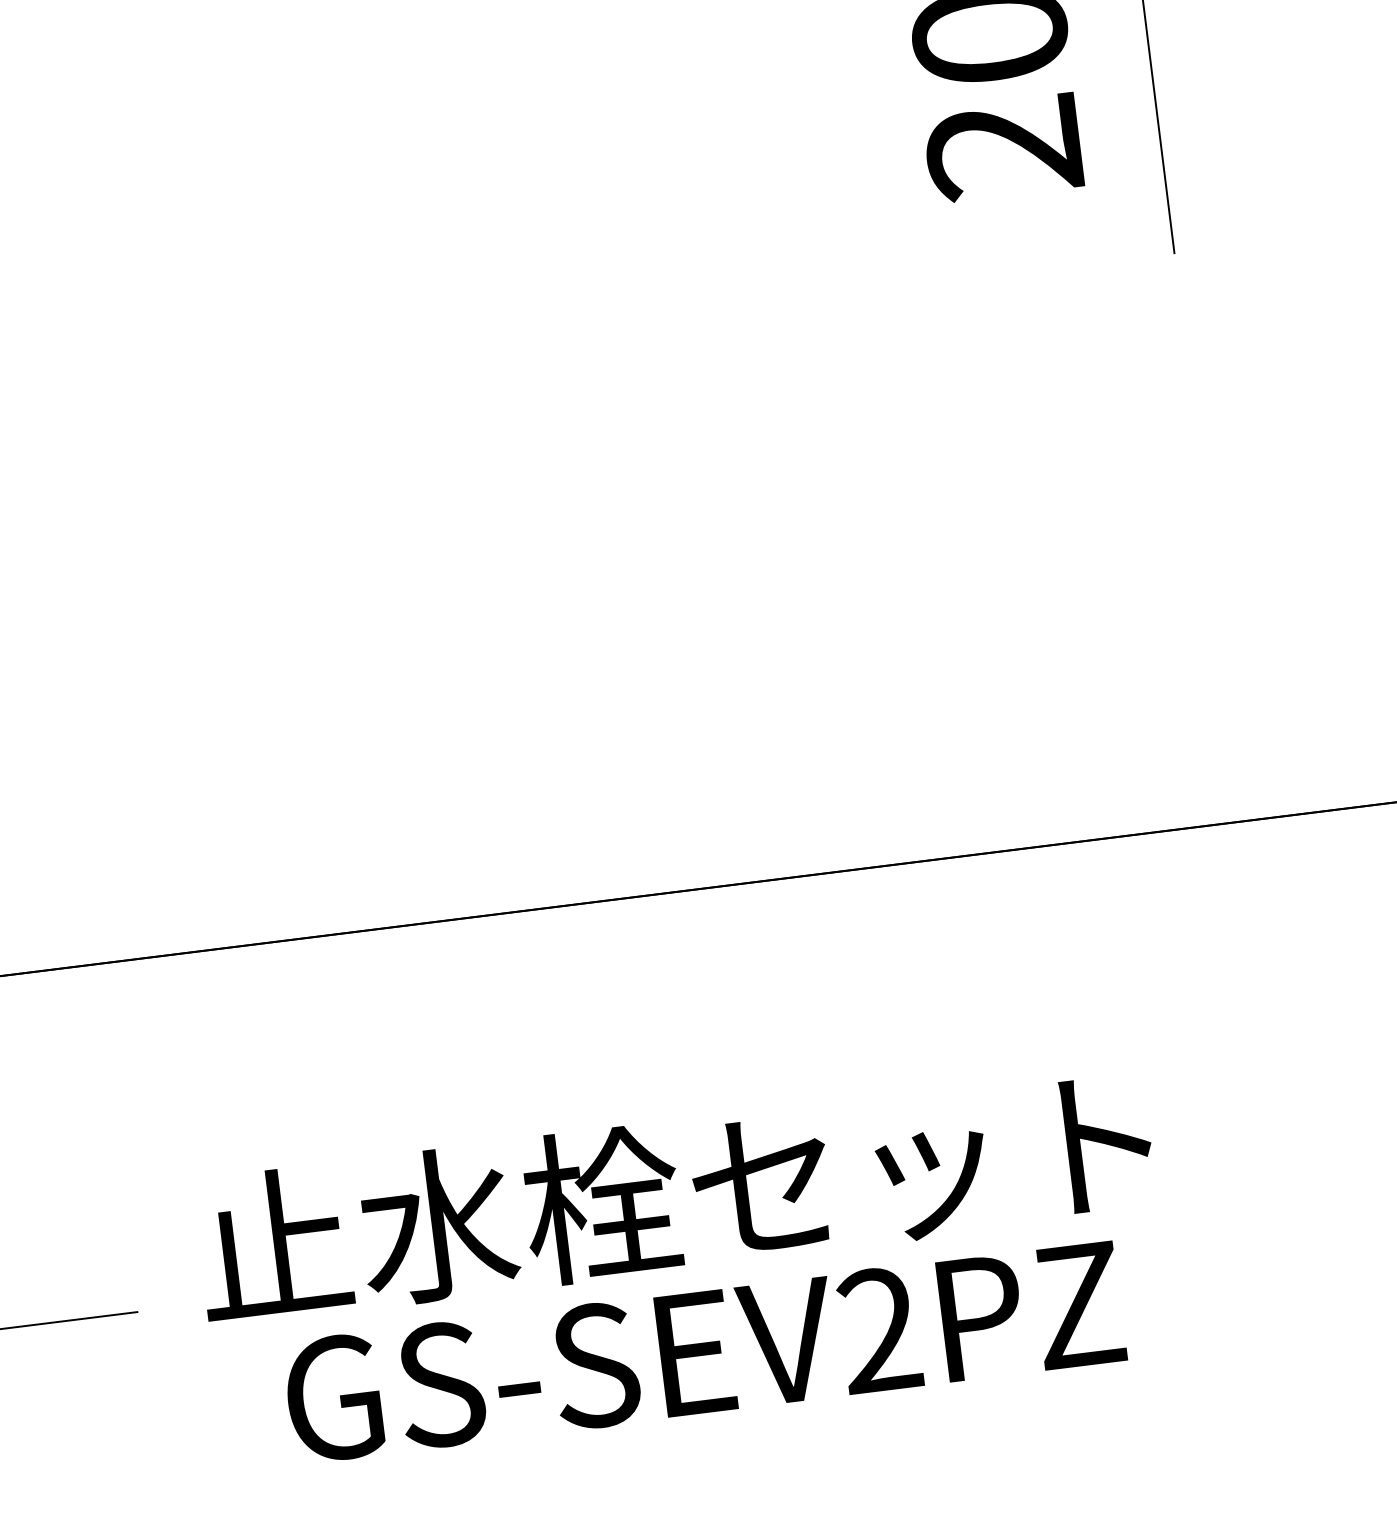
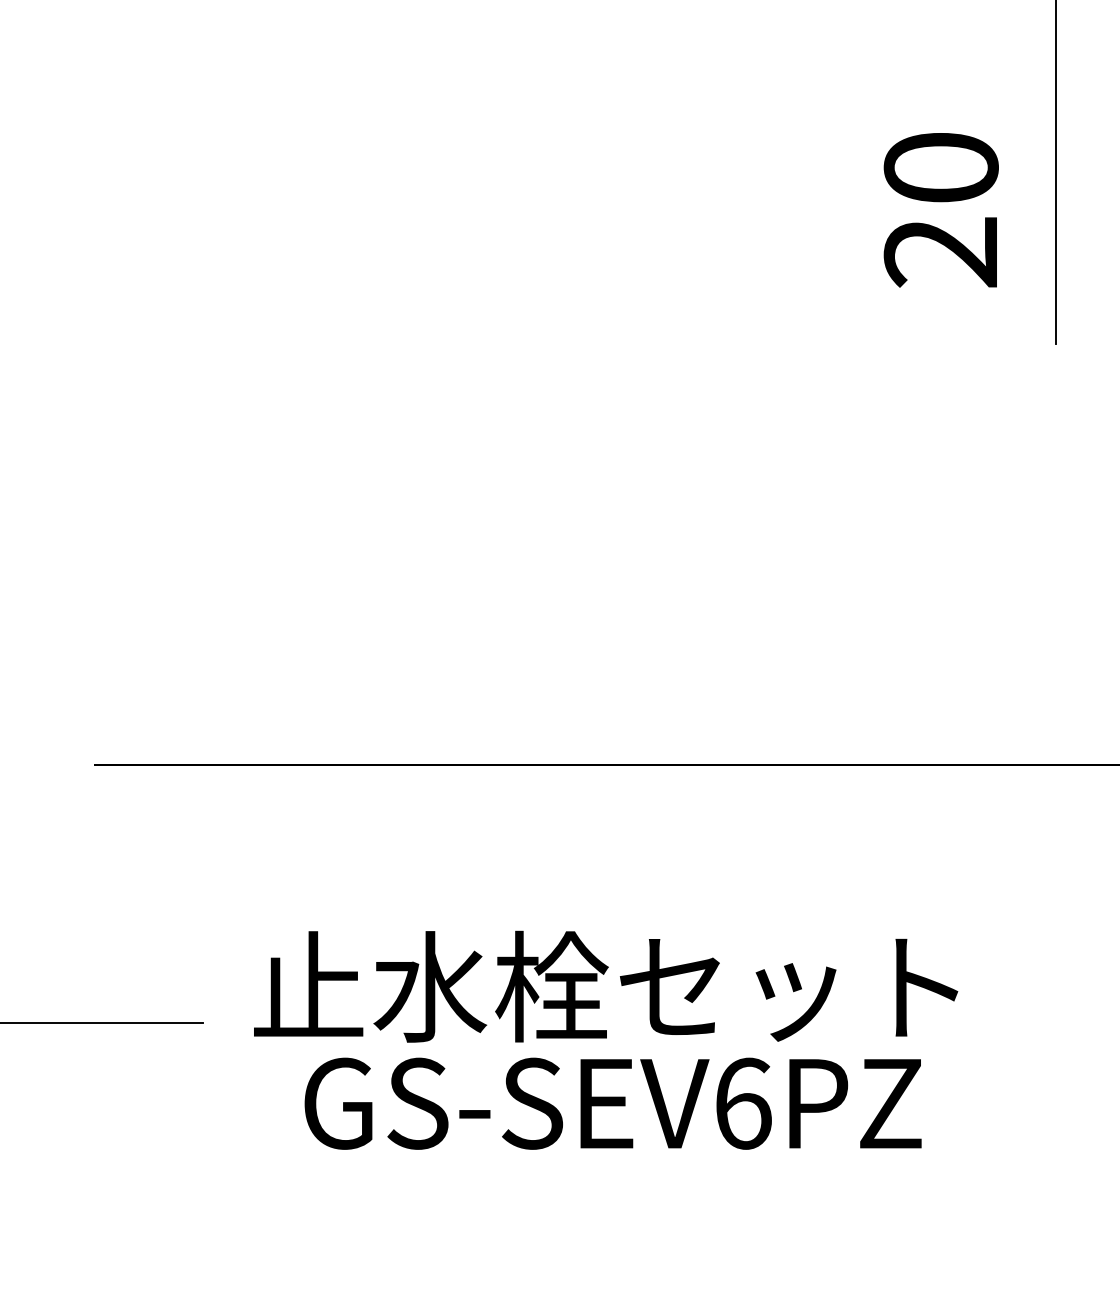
text: (878, 1330) -> (742, 1103), GS-SEV2PZ -> GS-SEV6PZ

